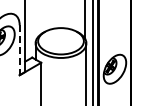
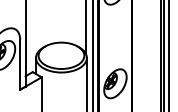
line: (20, 49) -> (20, 64), dashed -> solid

